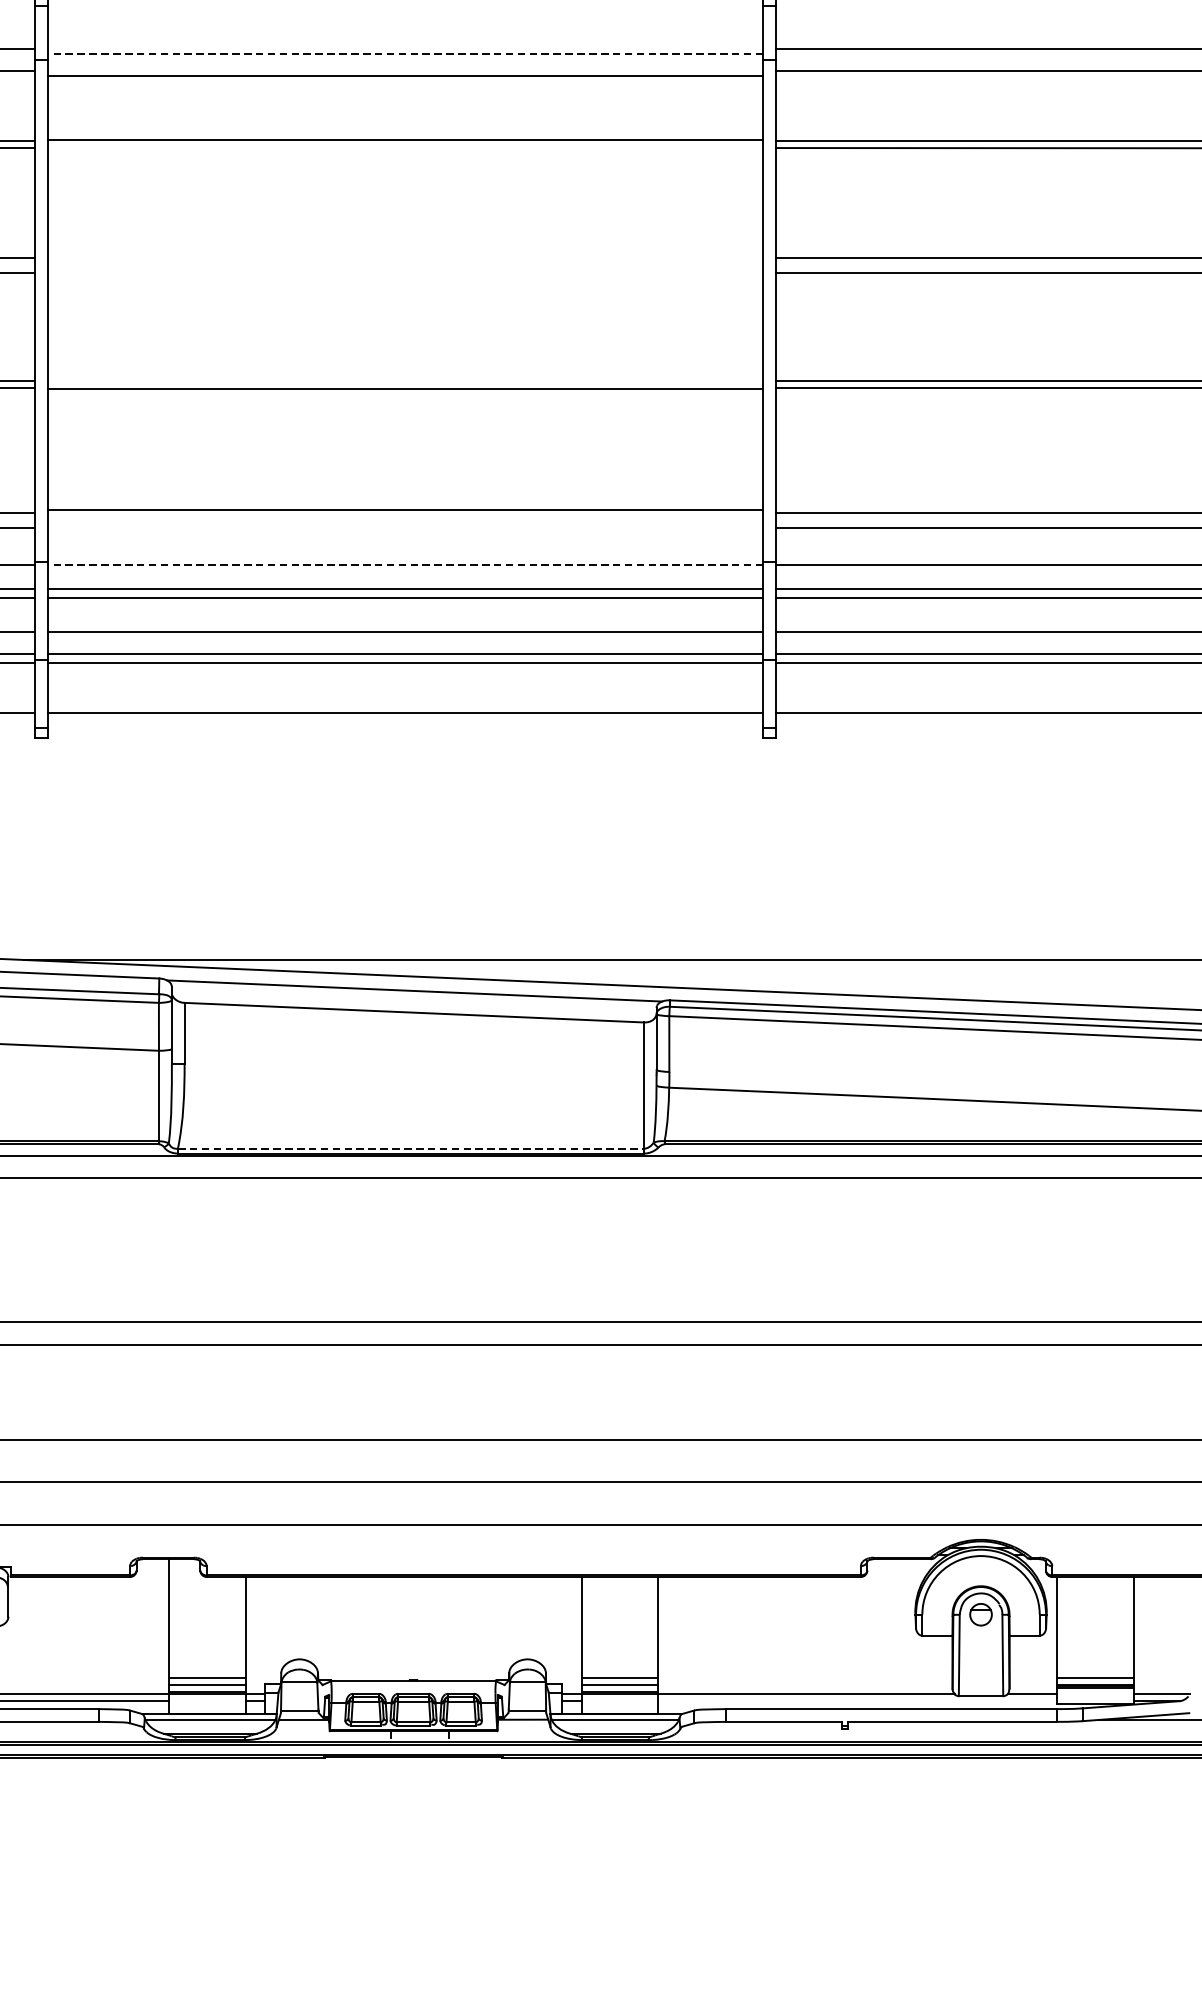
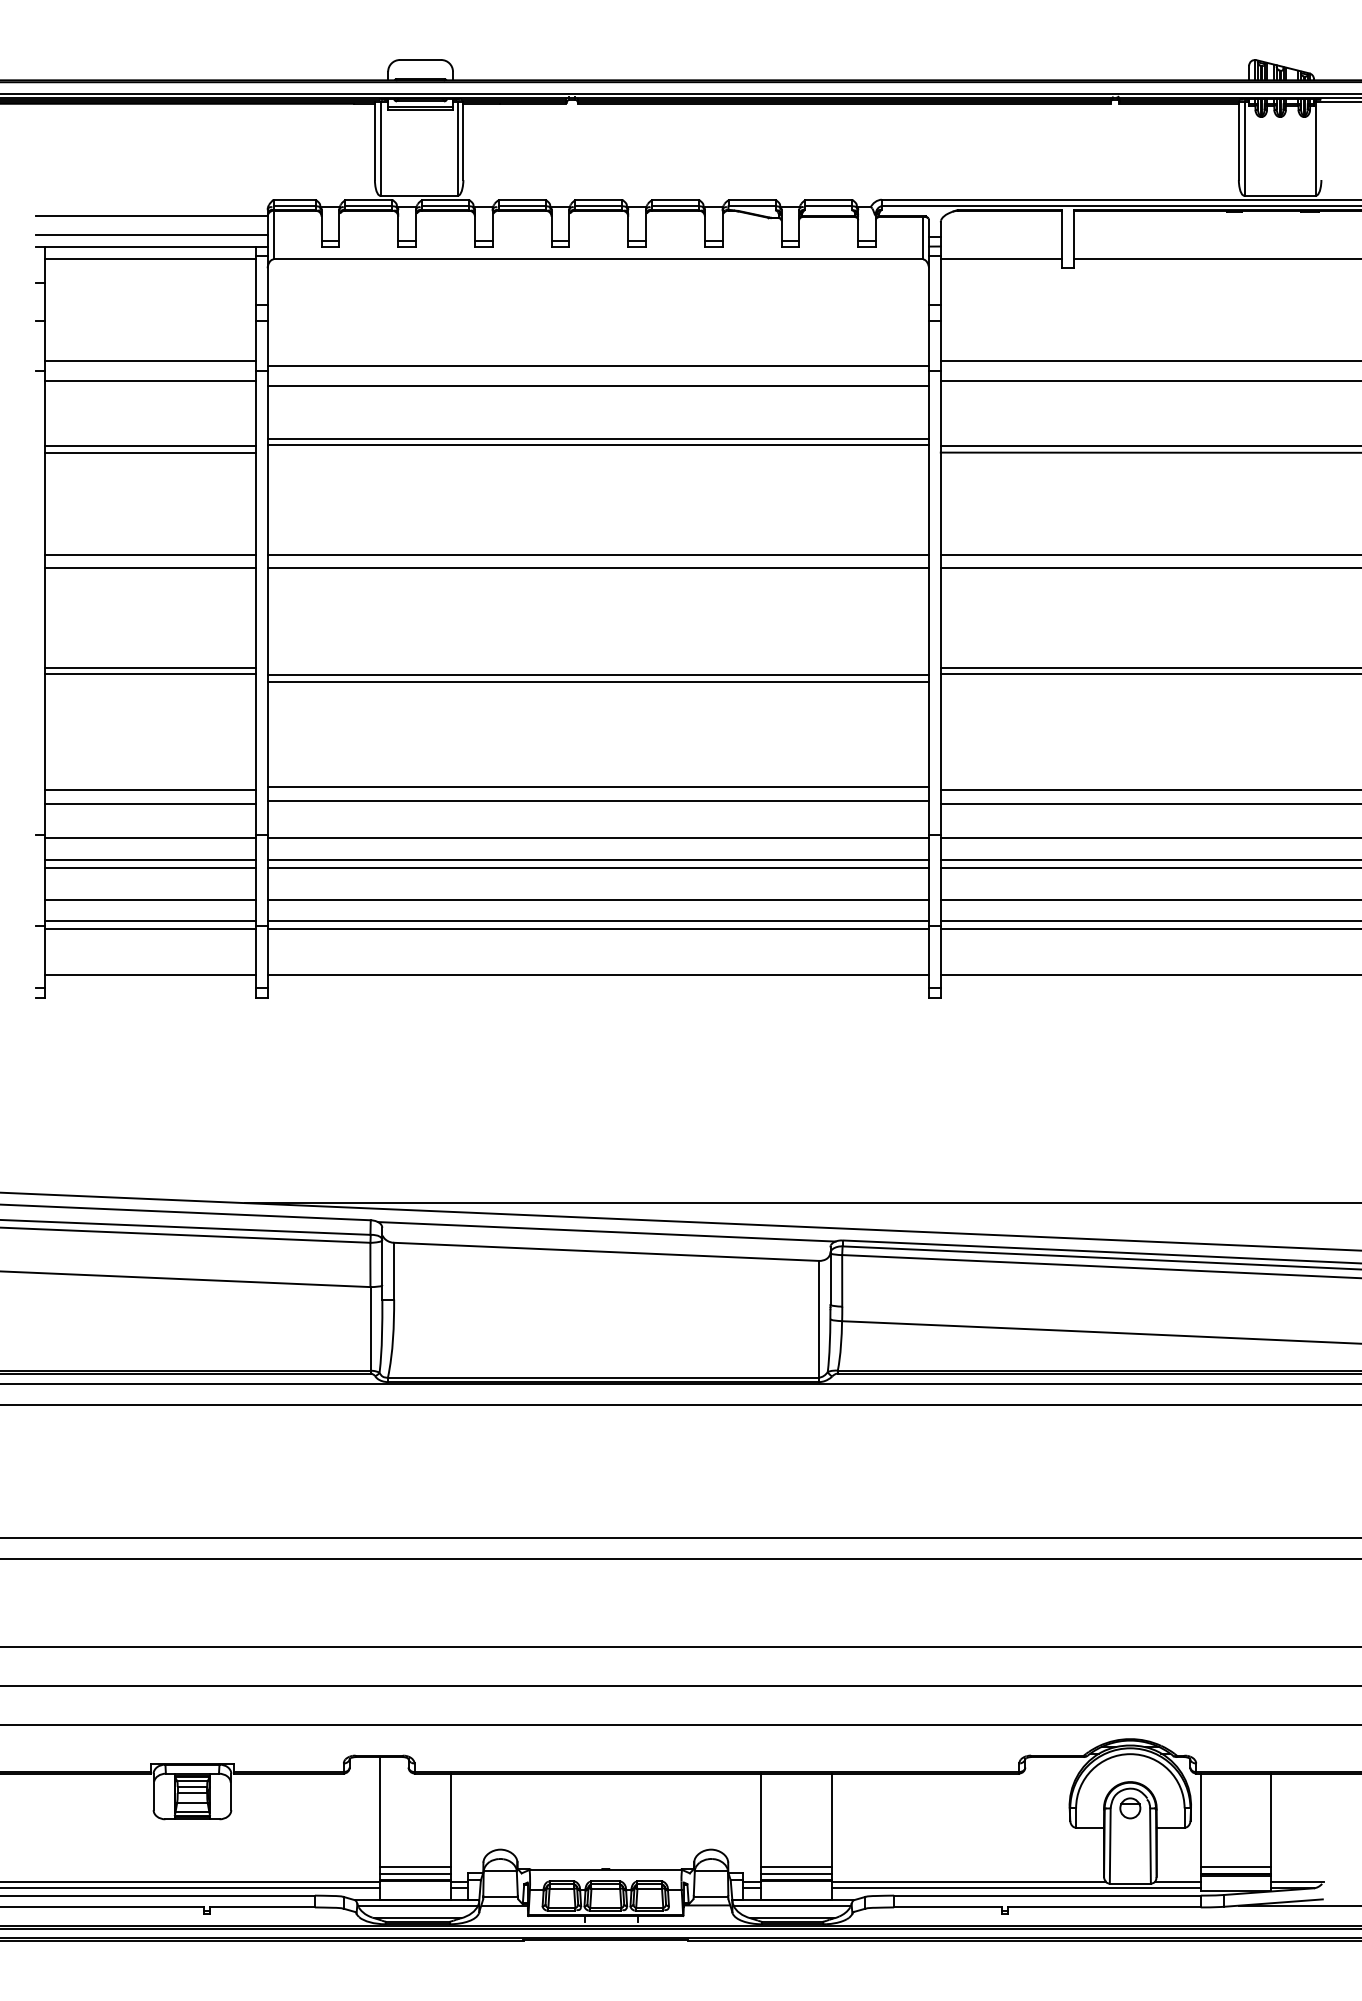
line: (405, 53) -> (598, 365), dashed -> solid
line: (404, 132) -> (597, 438), added
line: (404, 258) -> (597, 554), added
line: (404, 272) -> (597, 567), added
line: (404, 395) -> (597, 681), added
line: (404, 525) -> (597, 801), added
line: (405, 565) -> (598, 838), dashed -> solid
line: (411, 1148) -> (603, 1377), dashed -> solid
line: (856, 1701) -> (1015, 1888), added

